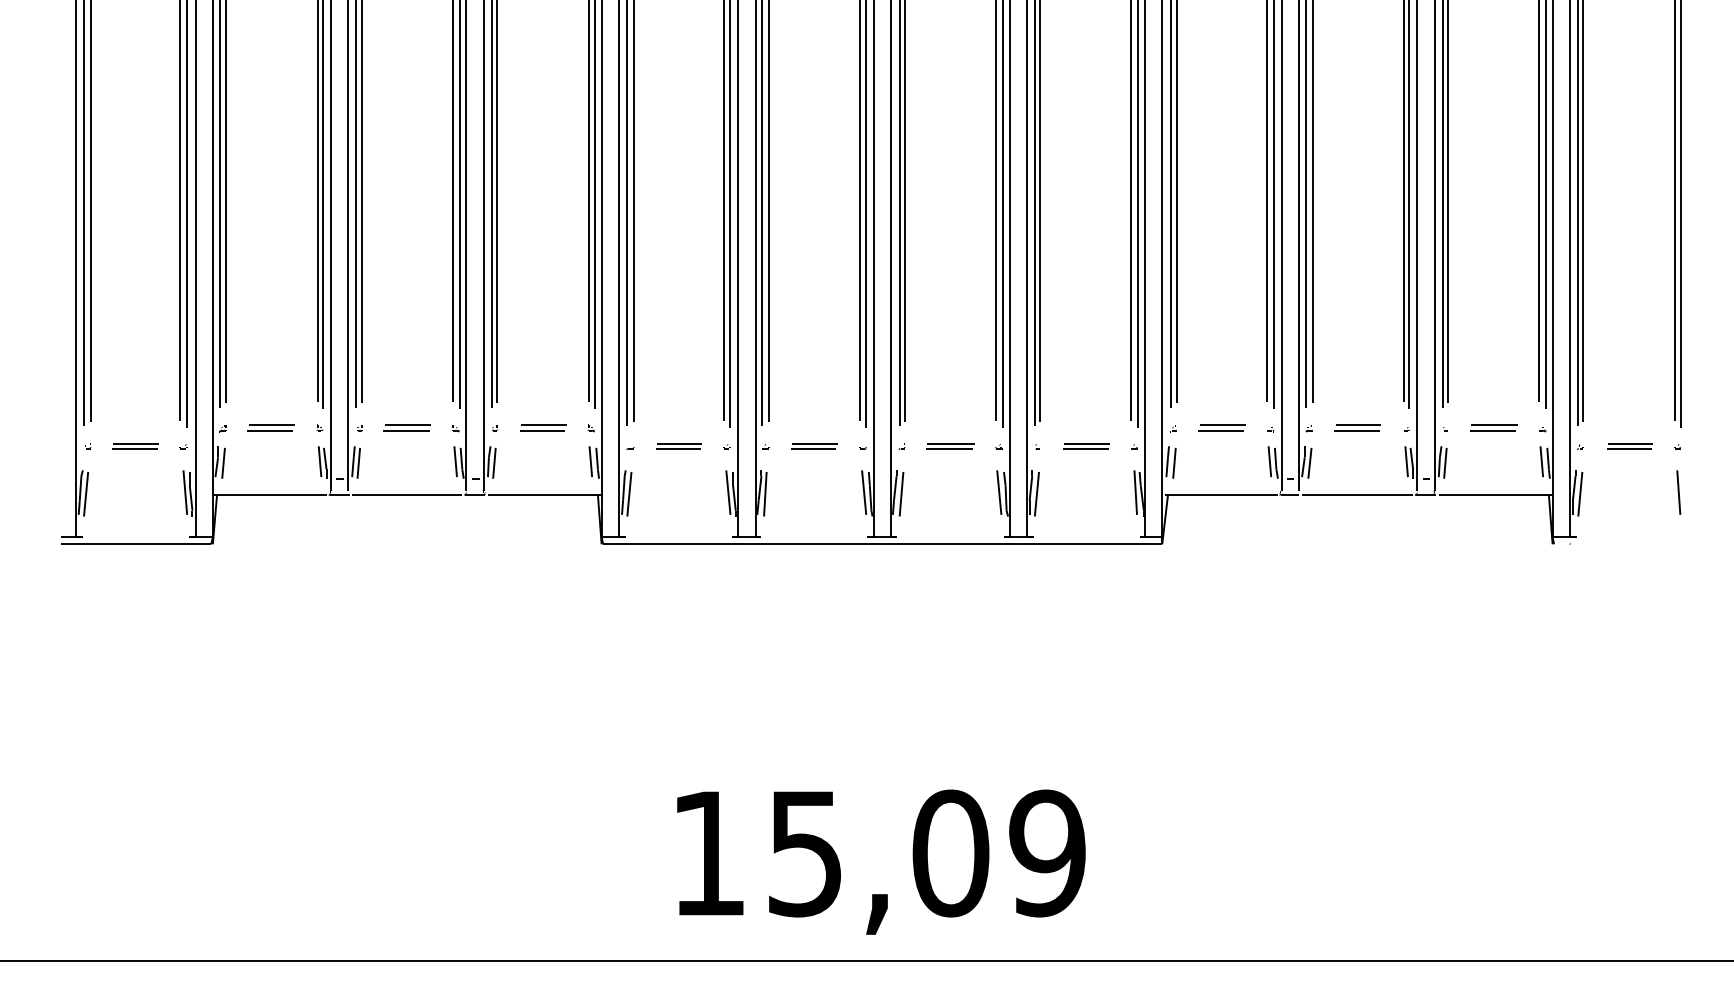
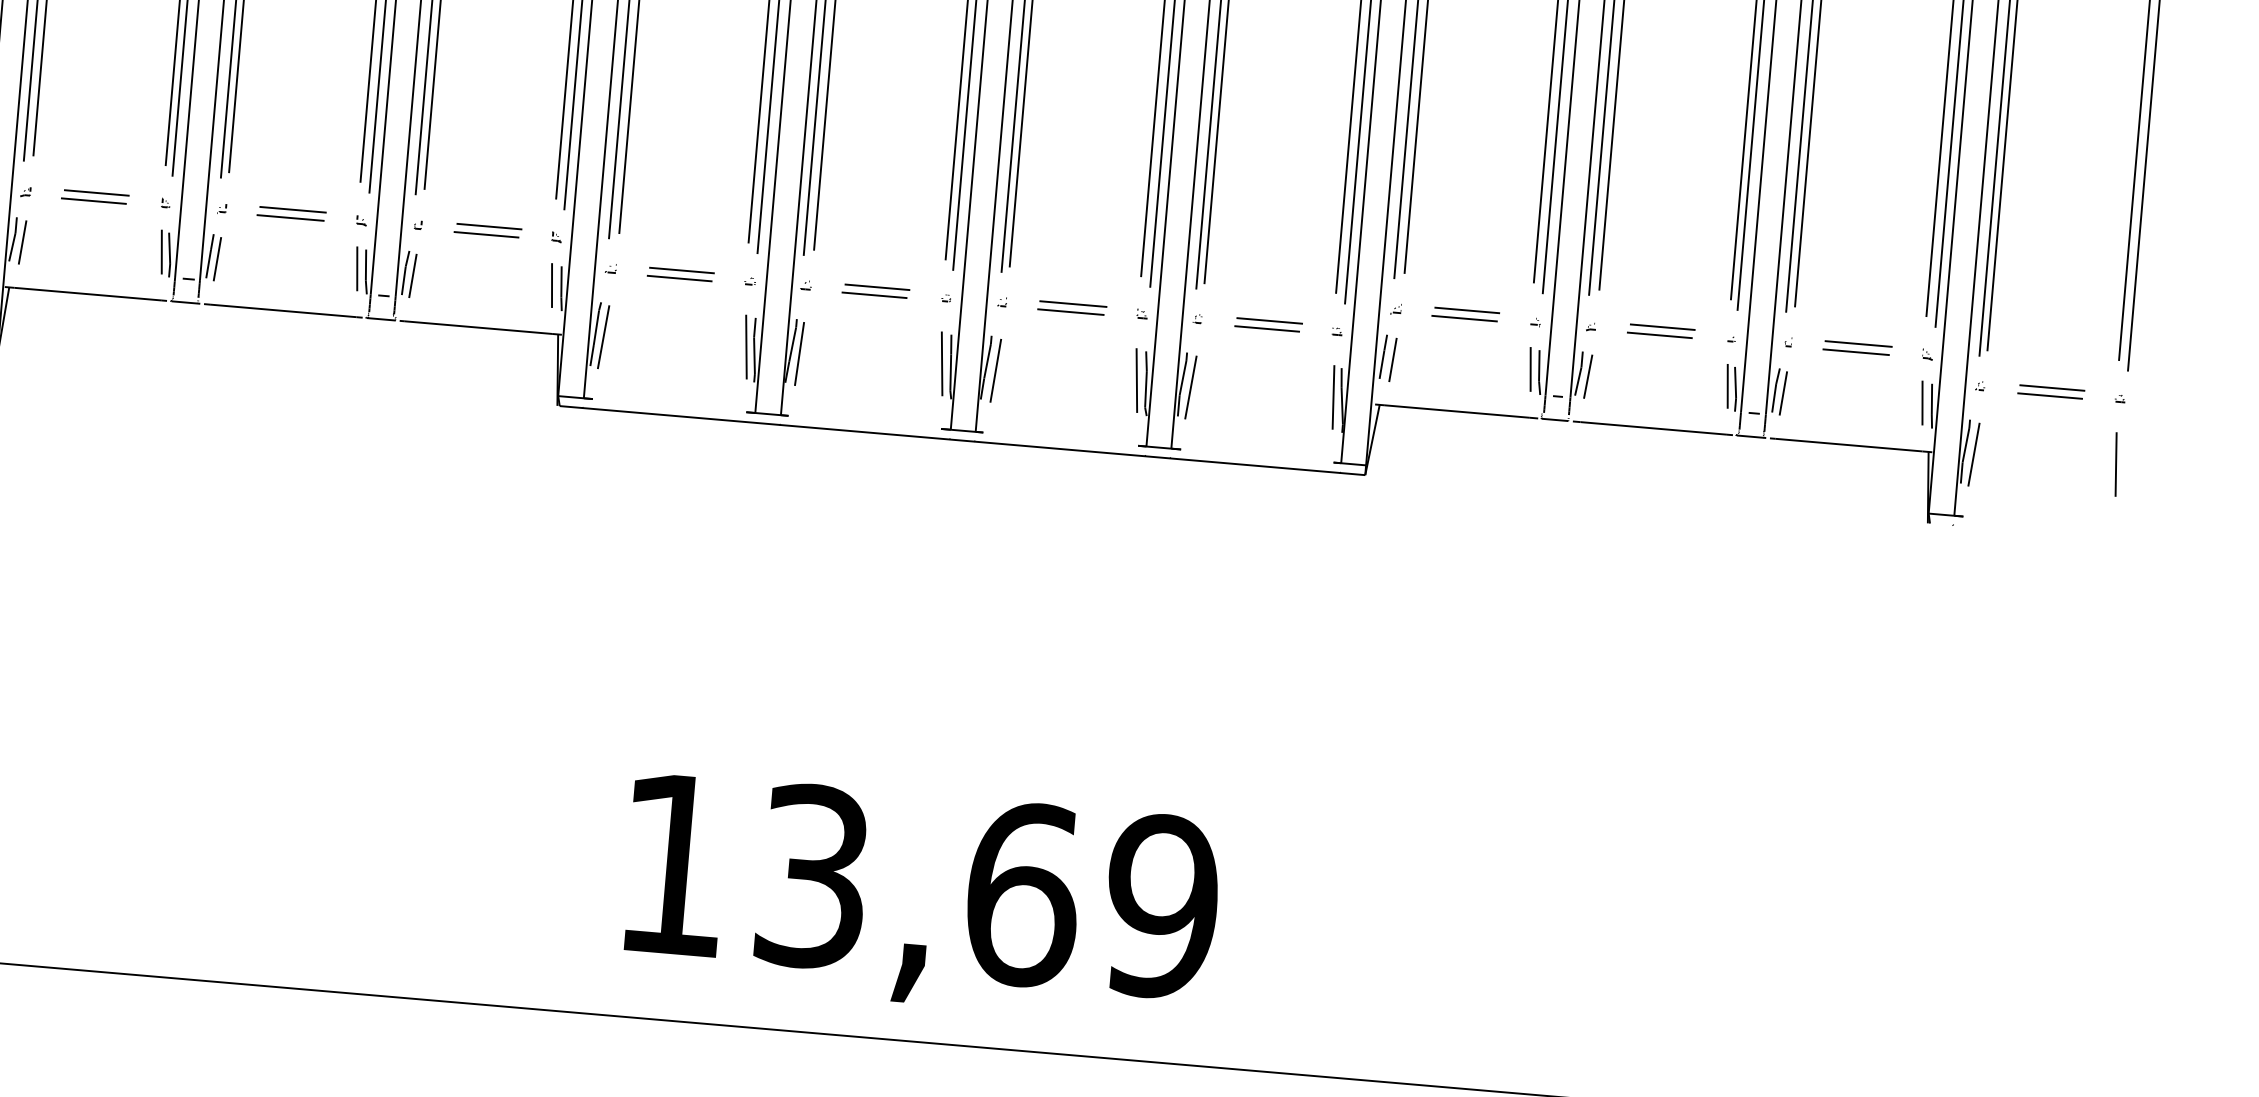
text: (879, 853) -> (919, 885), 15,09 -> 13,69

